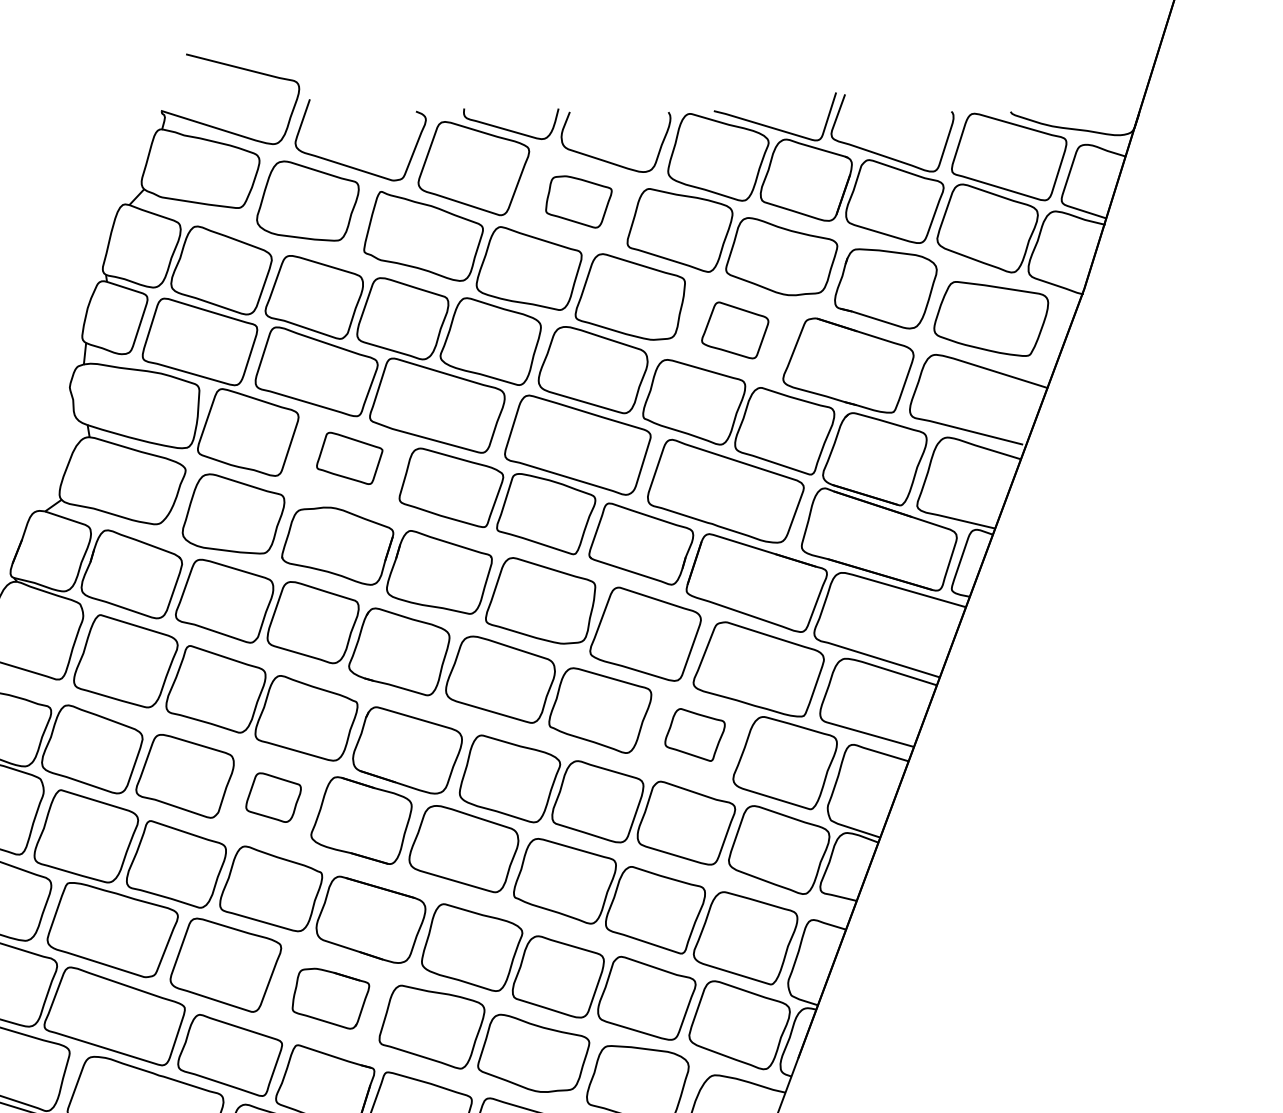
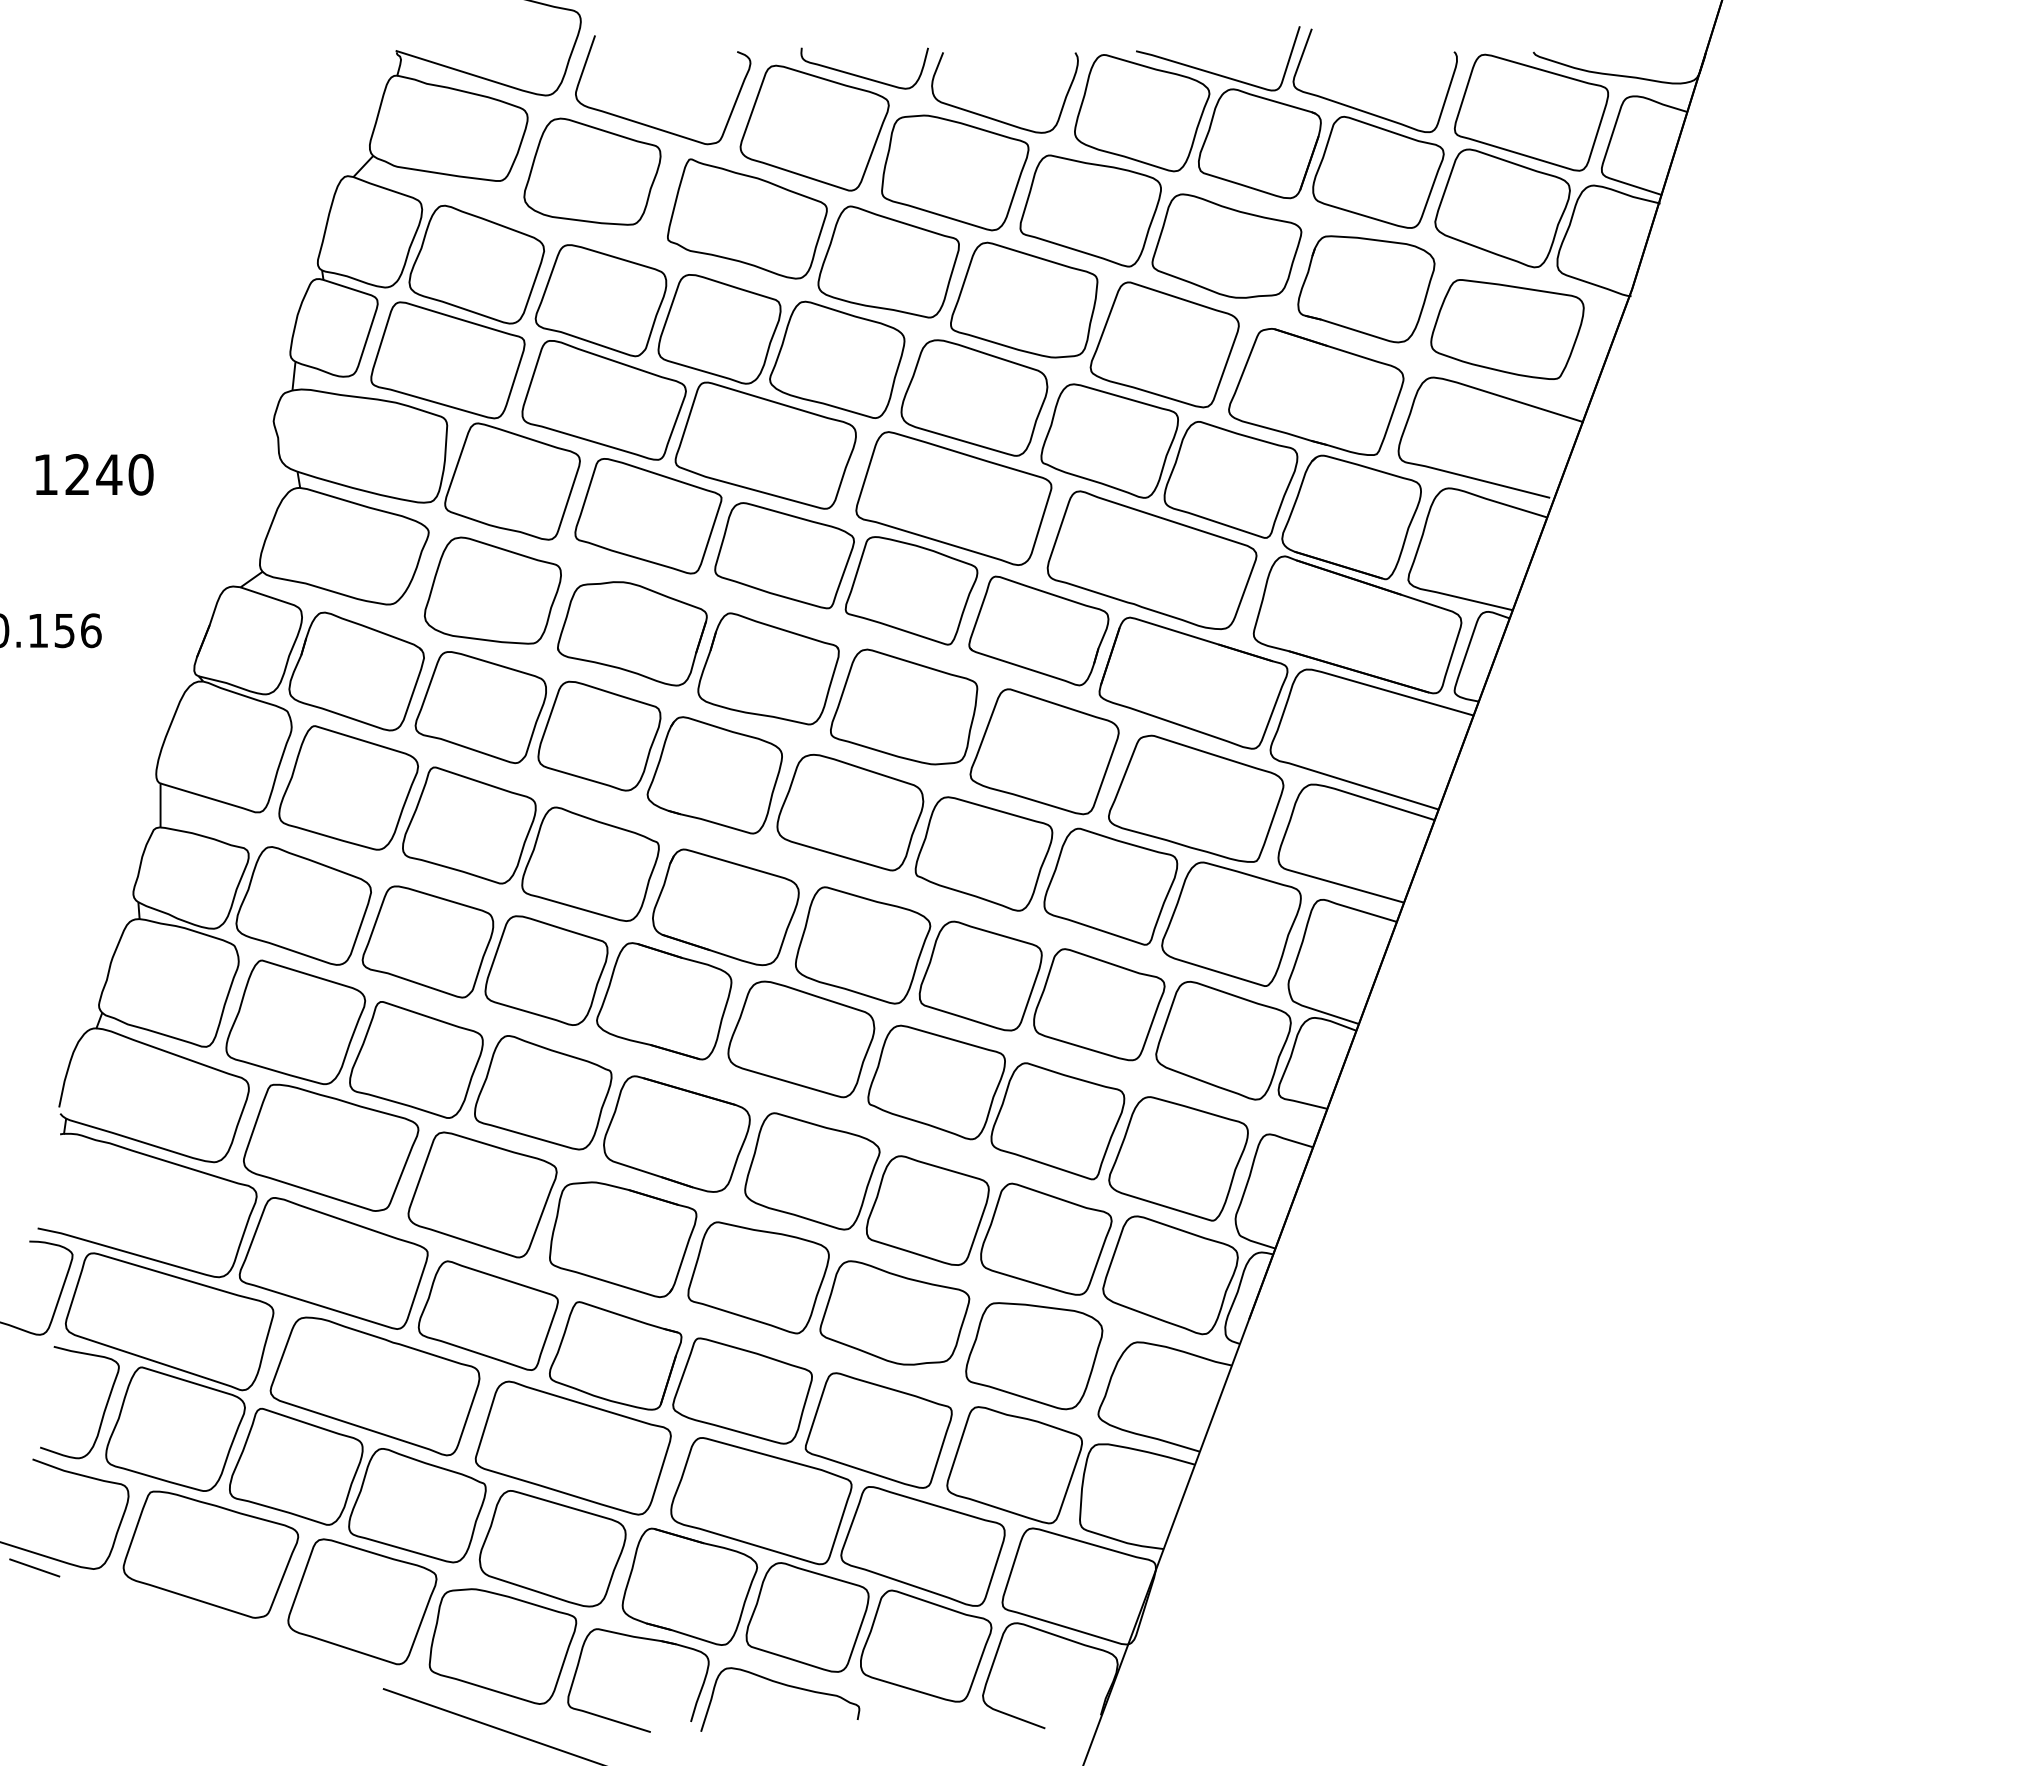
part: (579, 201) -> (955, 172), size x1.67
part: (735, 330) -> (1164, 344), size x1.67
part: (349, 458) -> (648, 516), size x1.67
part: (694, 734) -> (1110, 886), size x1.67
part: (273, 797) -> (546, 970), size x1.67
part: (331, 998) -> (623, 1239), size x1.43

